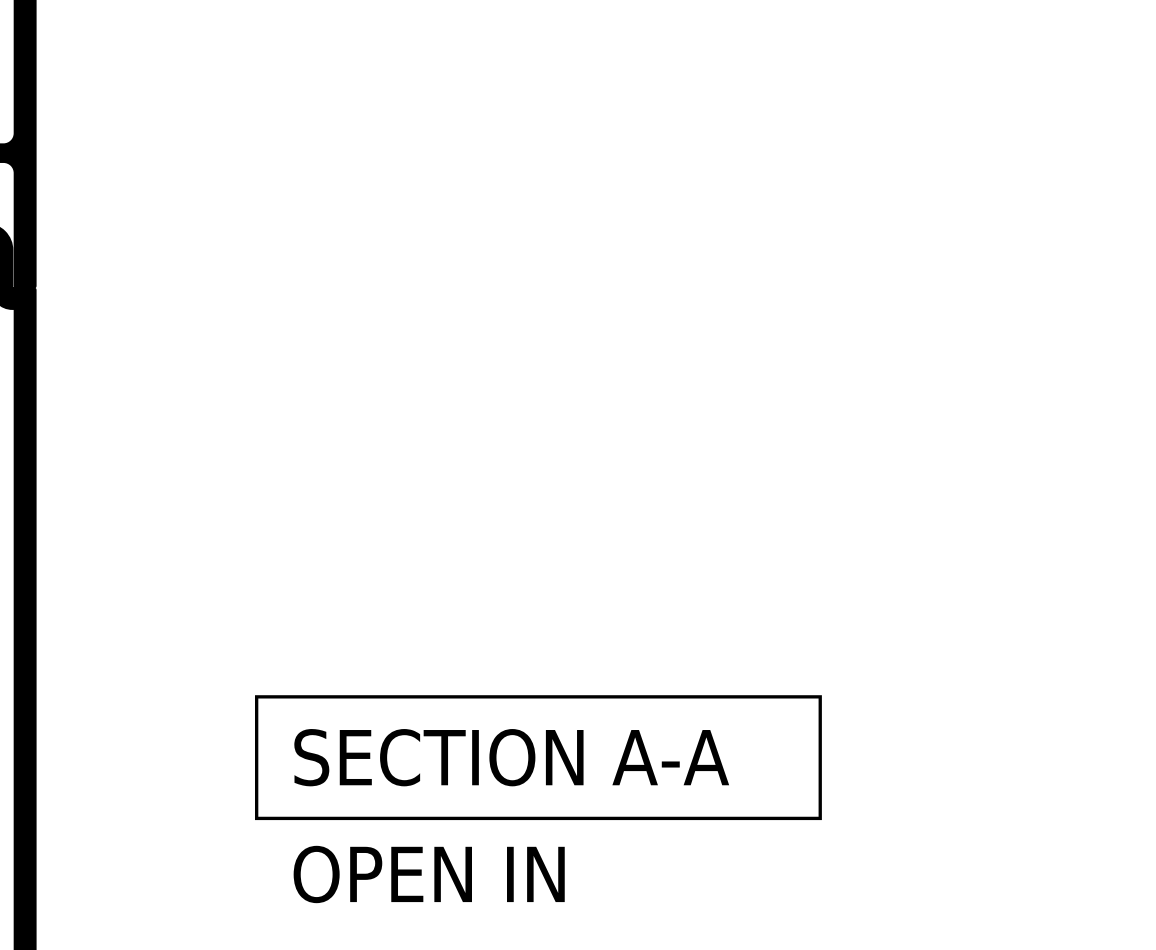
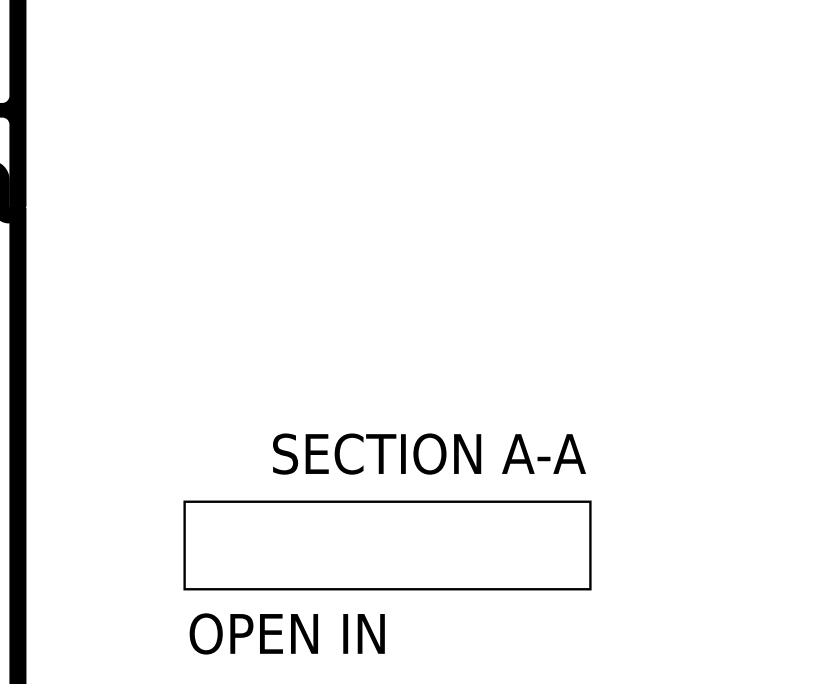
text: (511, 757) -> (429, 453), moved
text: (428, 874) -> (286, 633), moved

